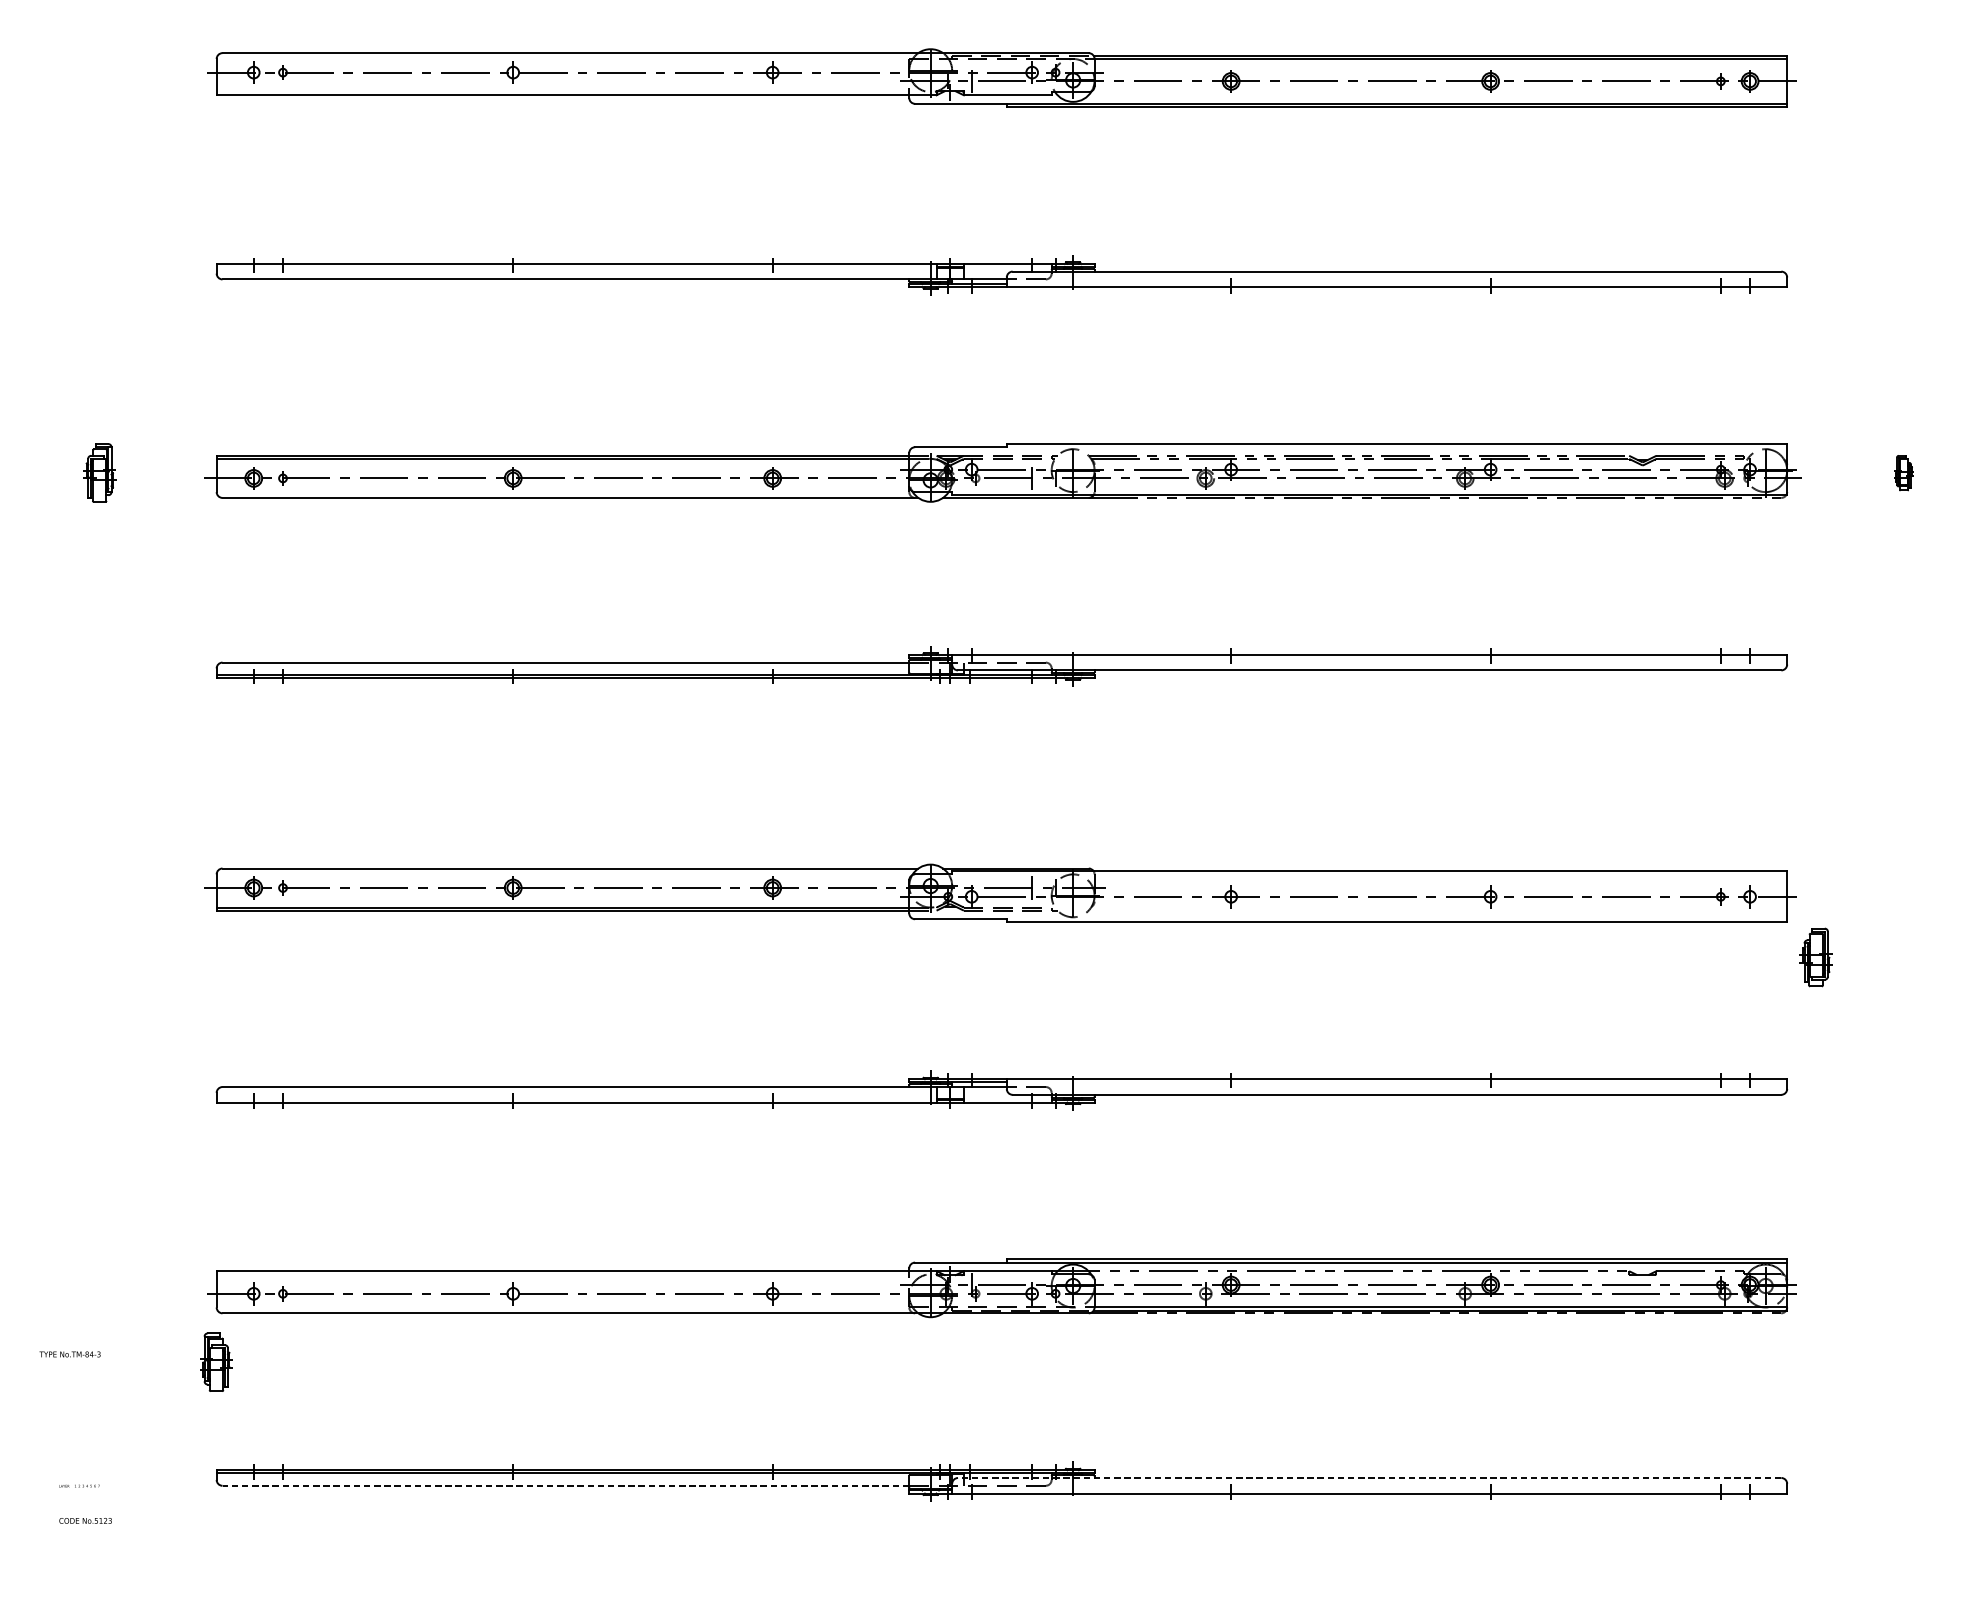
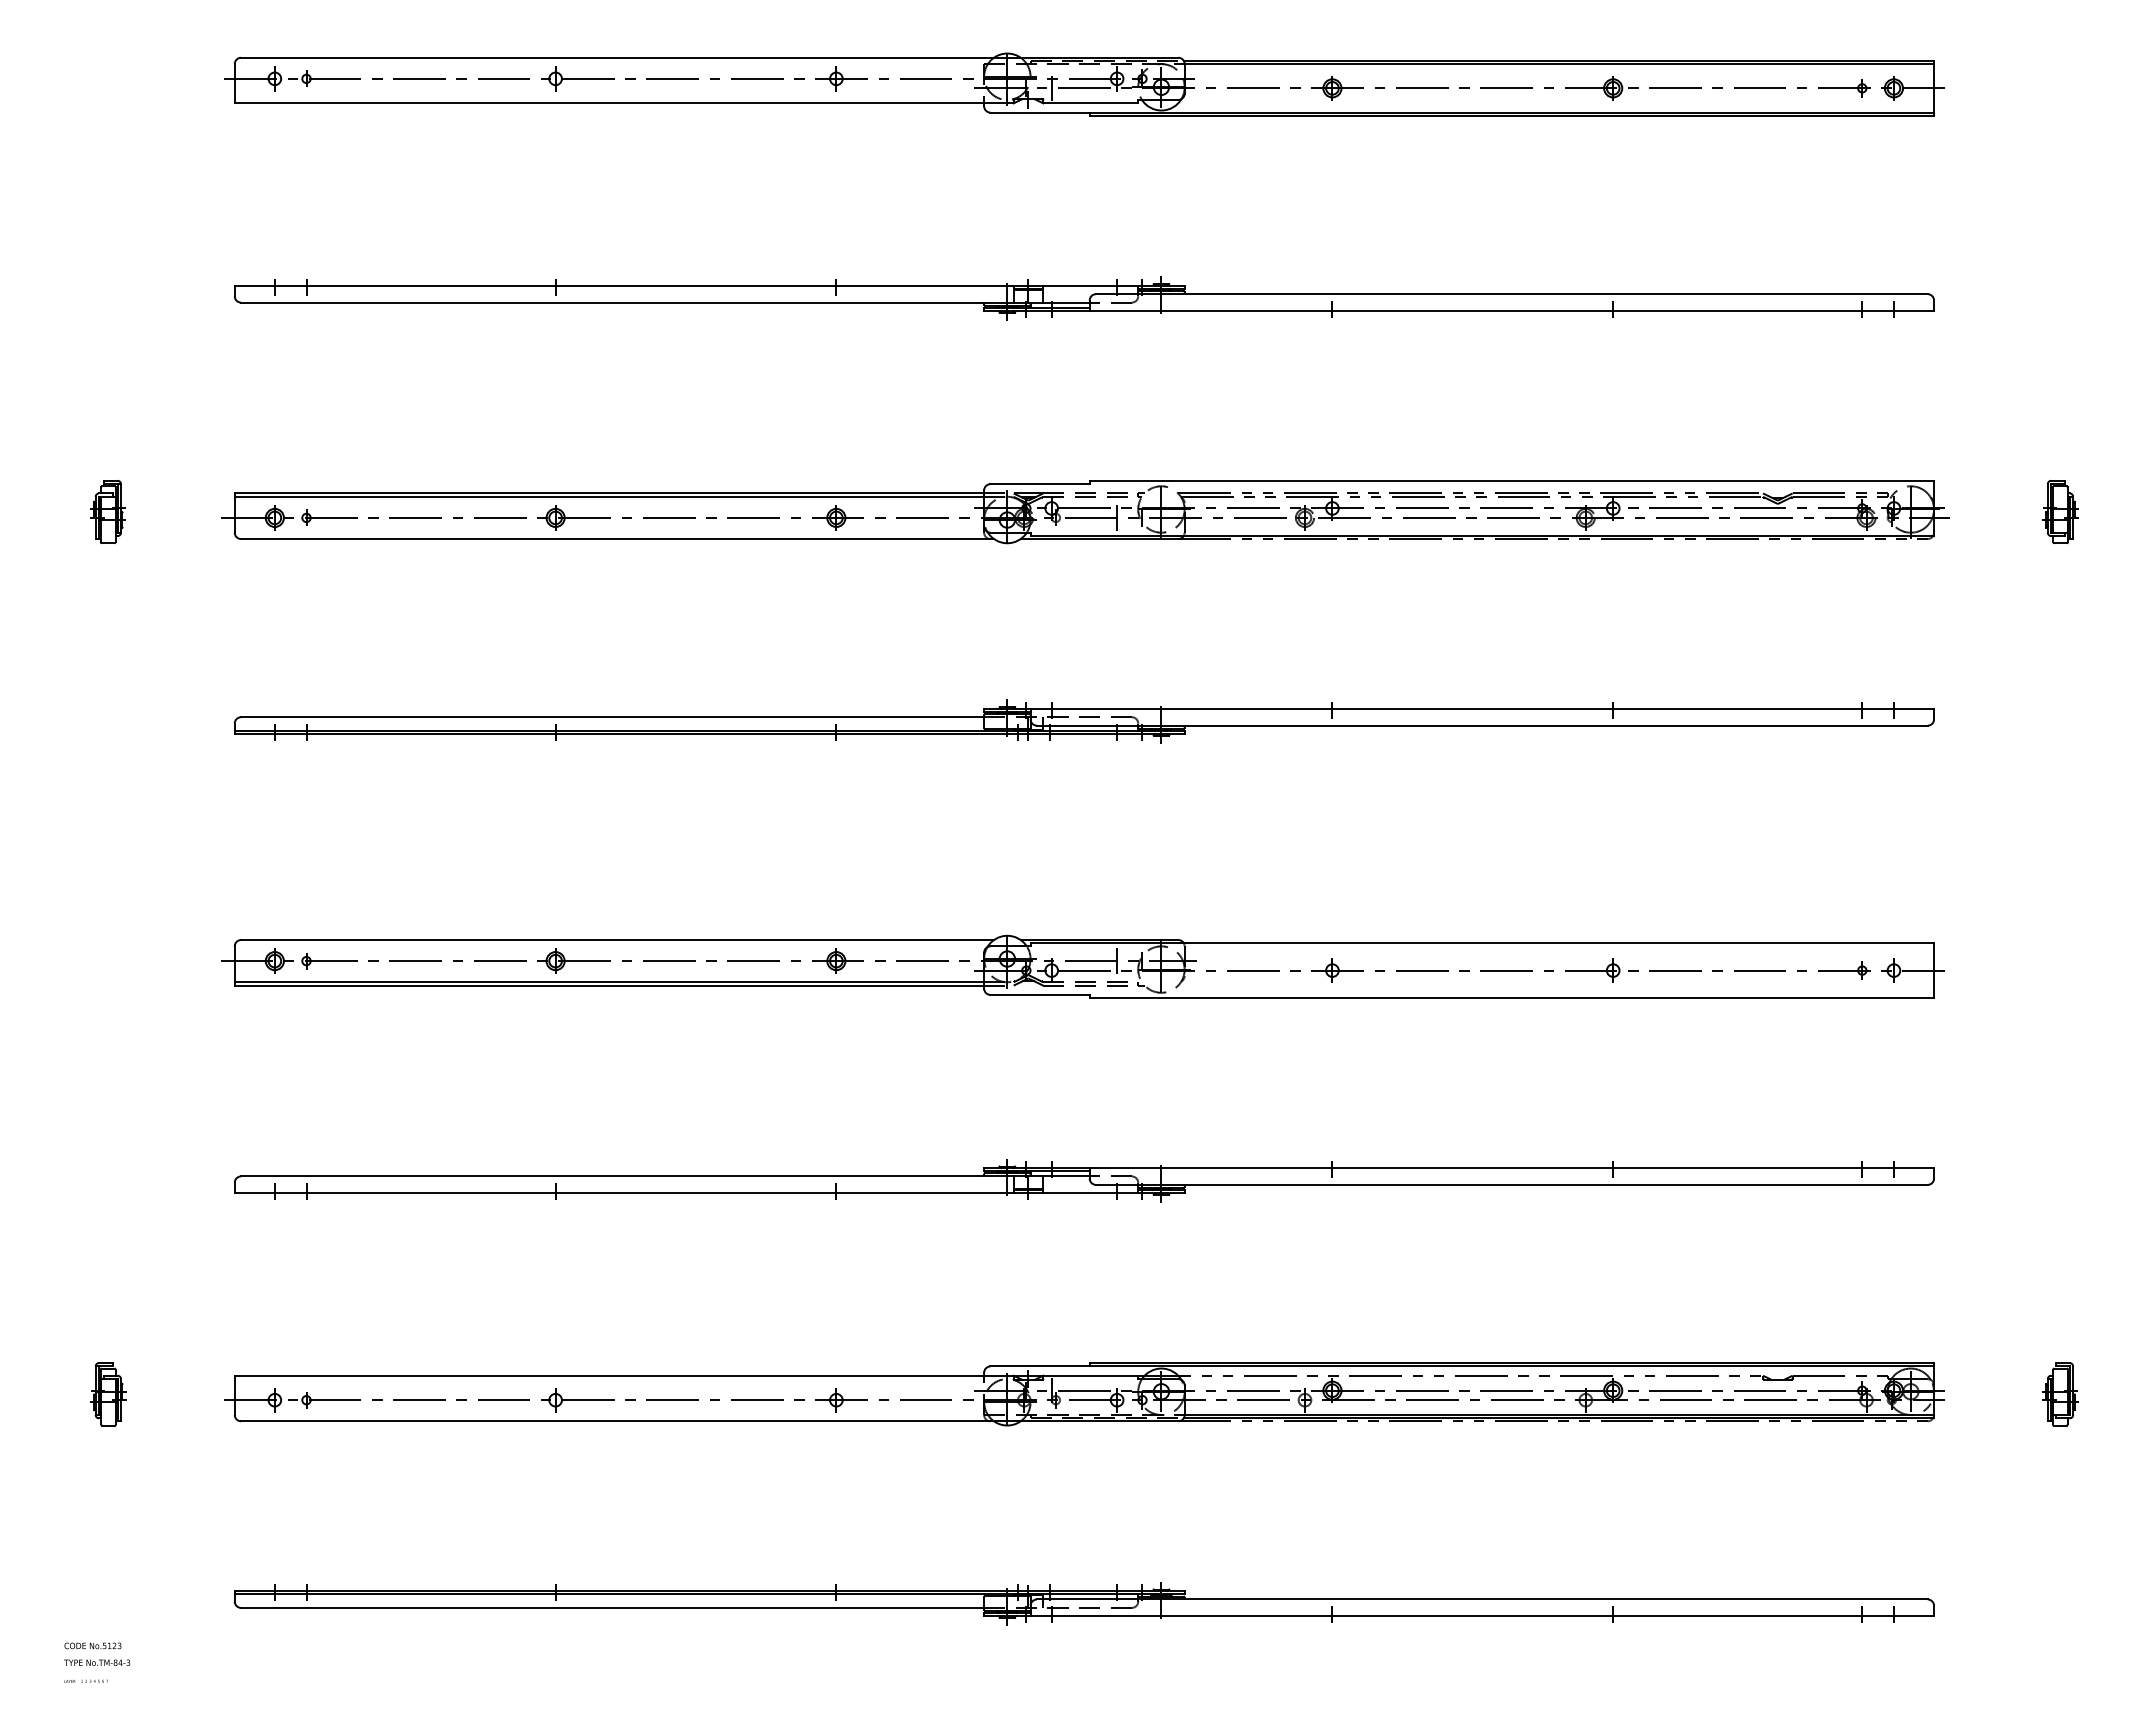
part: (1904, 473) -> (2060, 512), size x1.67
part: (1816, 957) -> (2060, 1394), moved
text: (70, 1354) -> (97, 1662), moved
part: (216, 1362) -> (108, 1394), moved
line: (1368, 1478) -> (1481, 1599), dashed -> solid
text: (78, 1485) -> (85, 1680), moved
line: (565, 1485) -> (612, 1607), dashed -> solid

